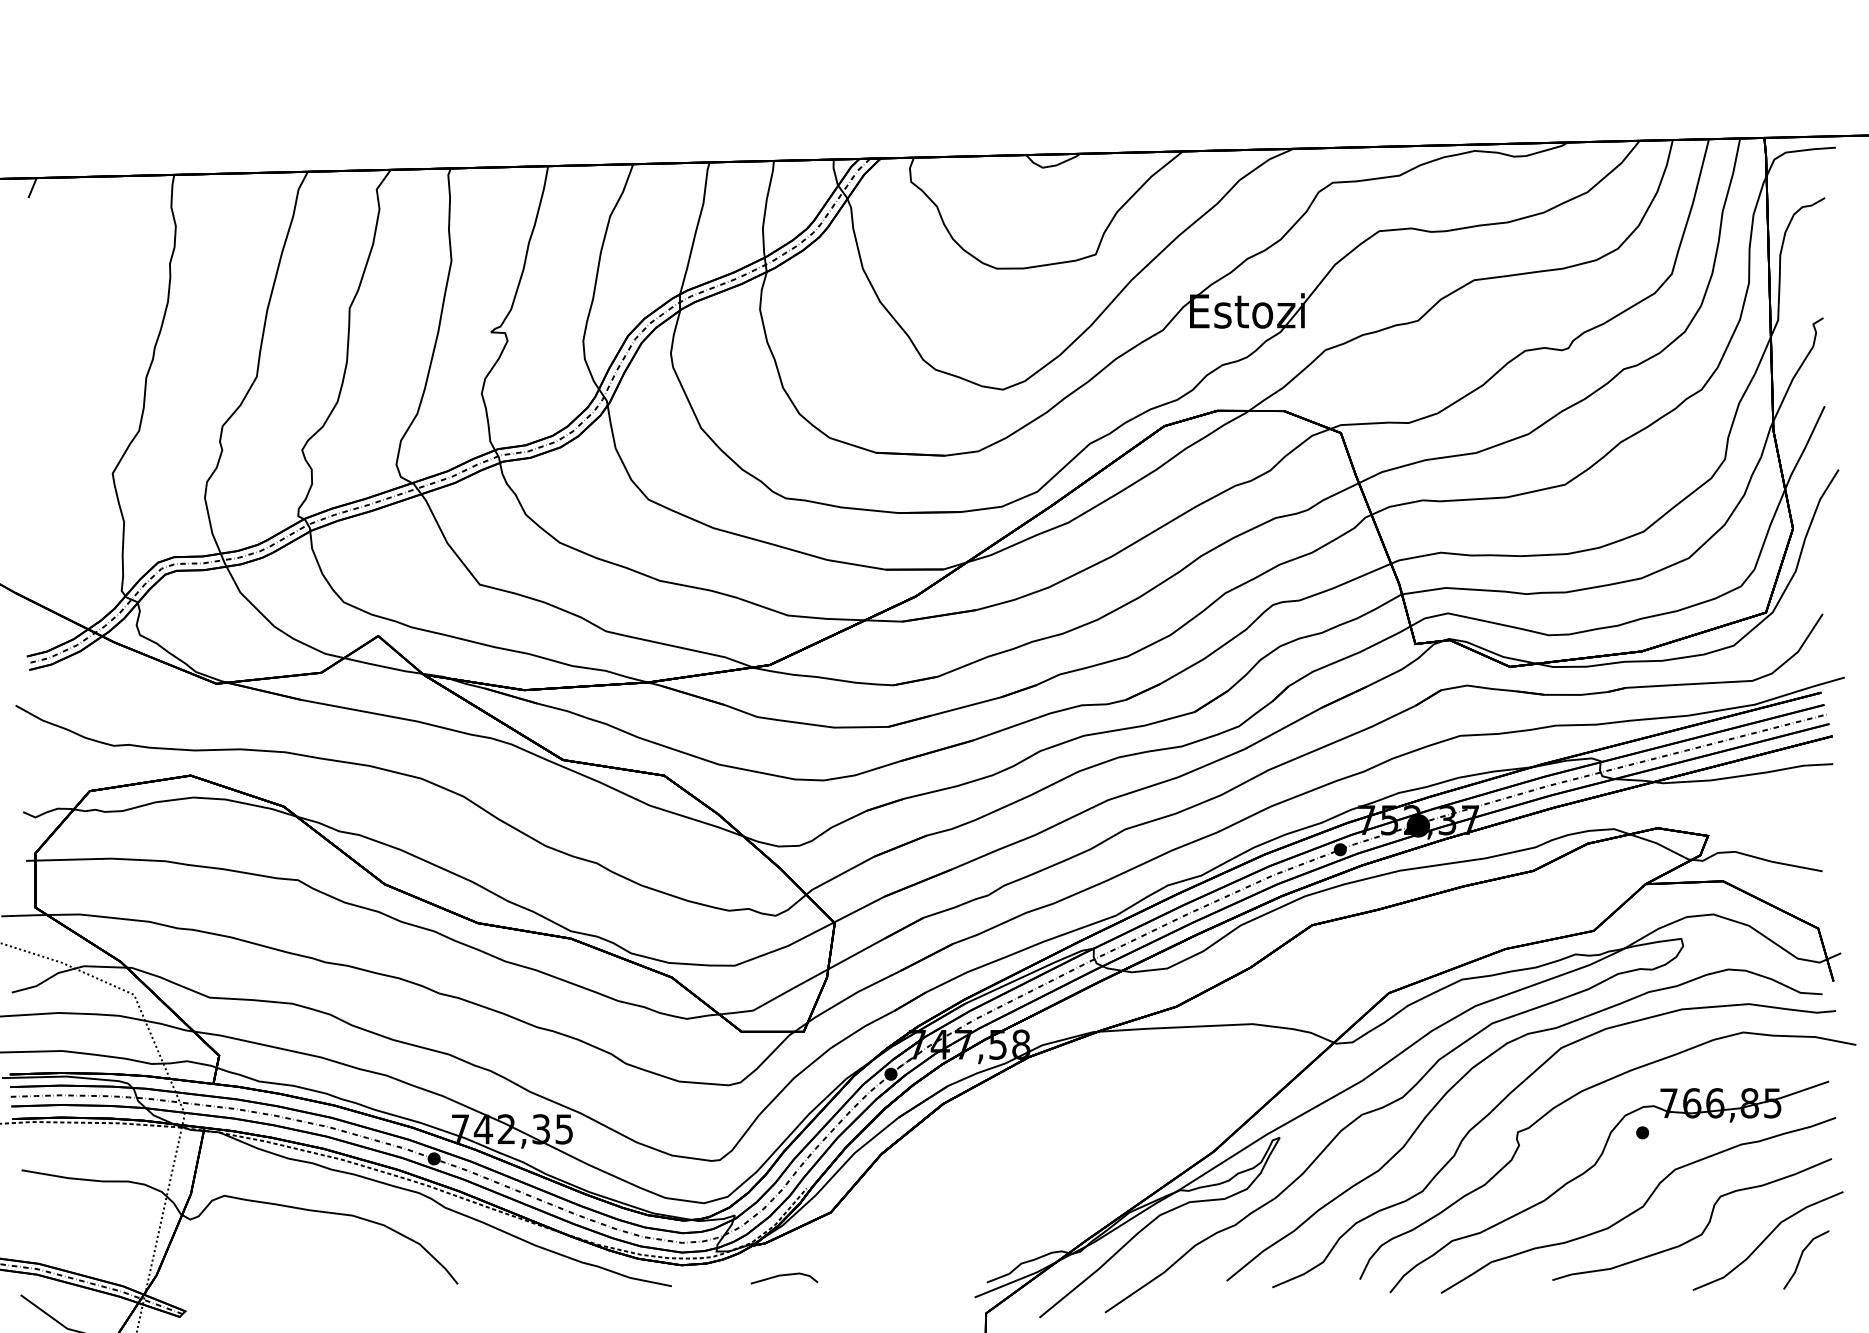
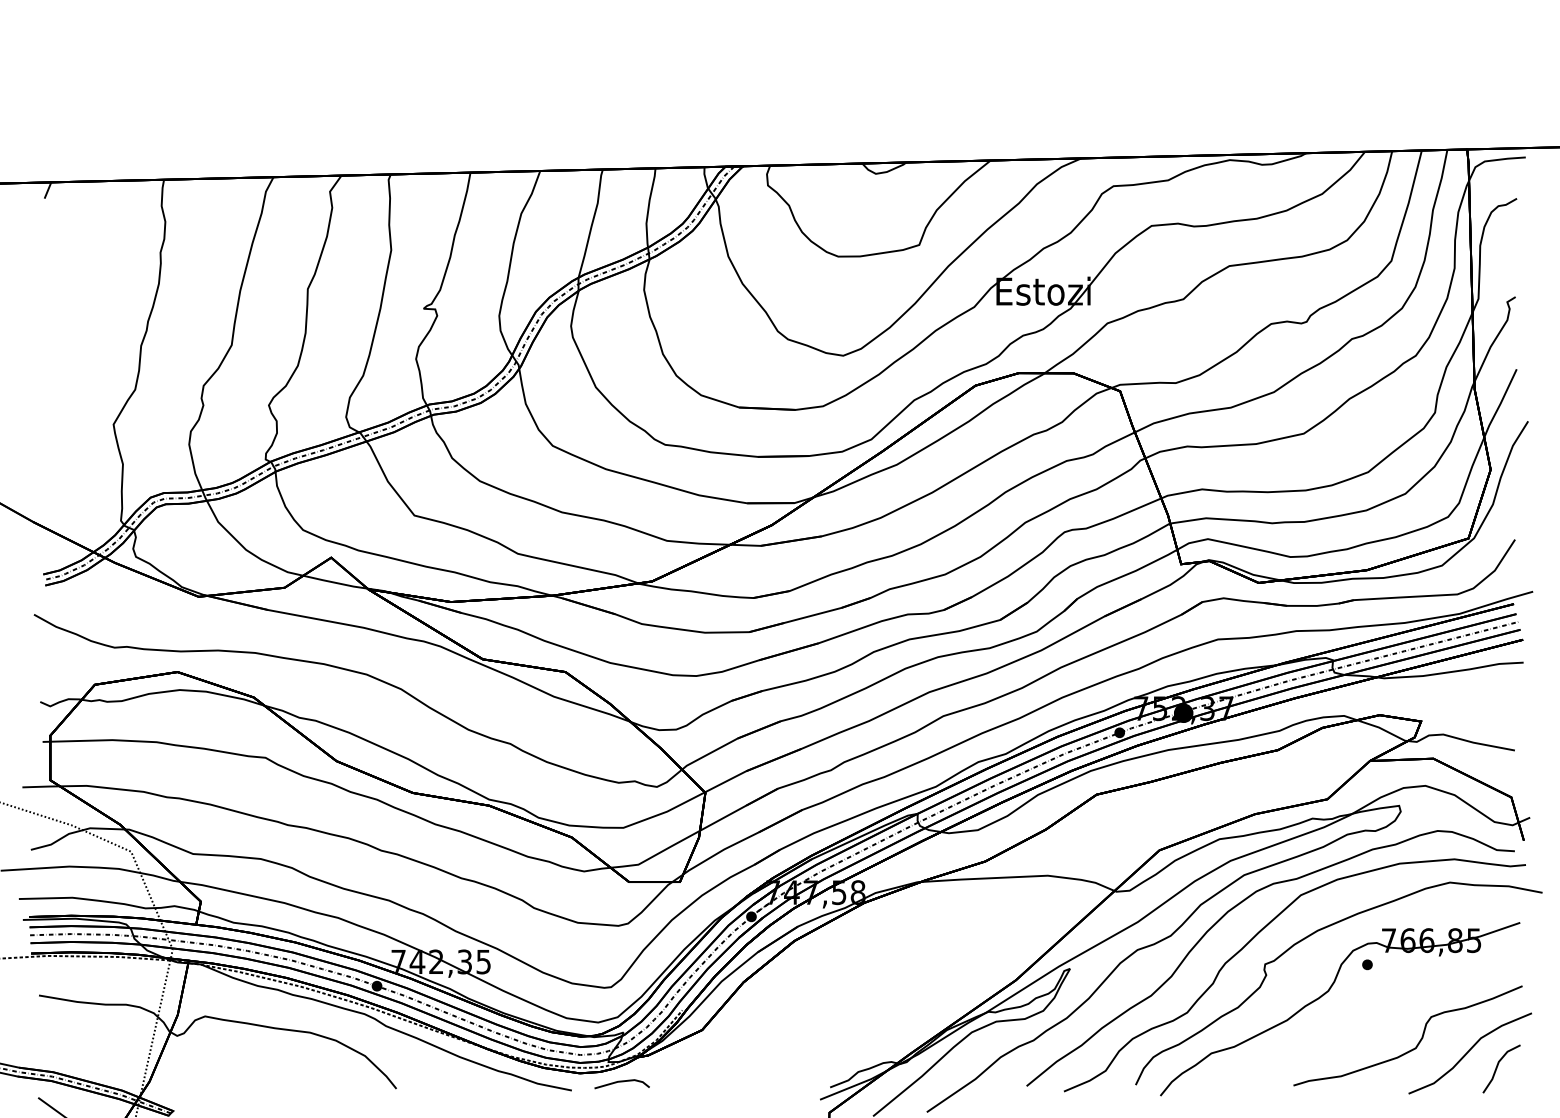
curve: (1640, 1206) -> (1365, 1025), removed
line: (783, 1276) -> (621, 1082), moved

